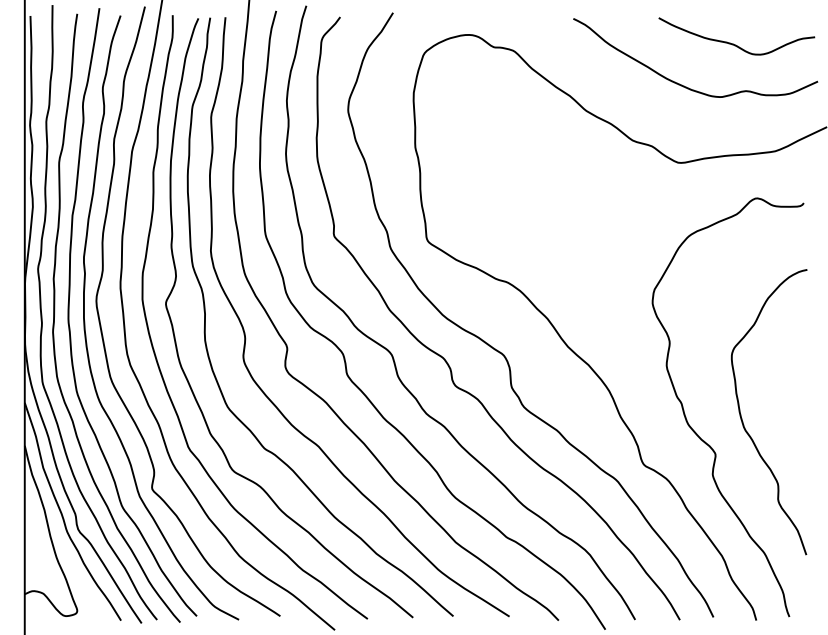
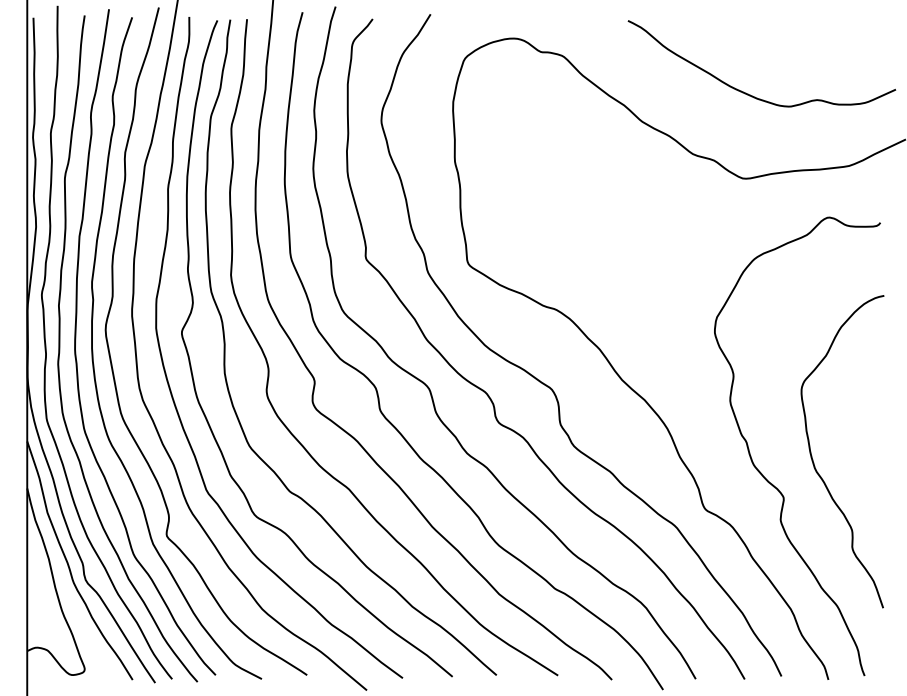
curve: (734, 44) -> (804, 48), removed

